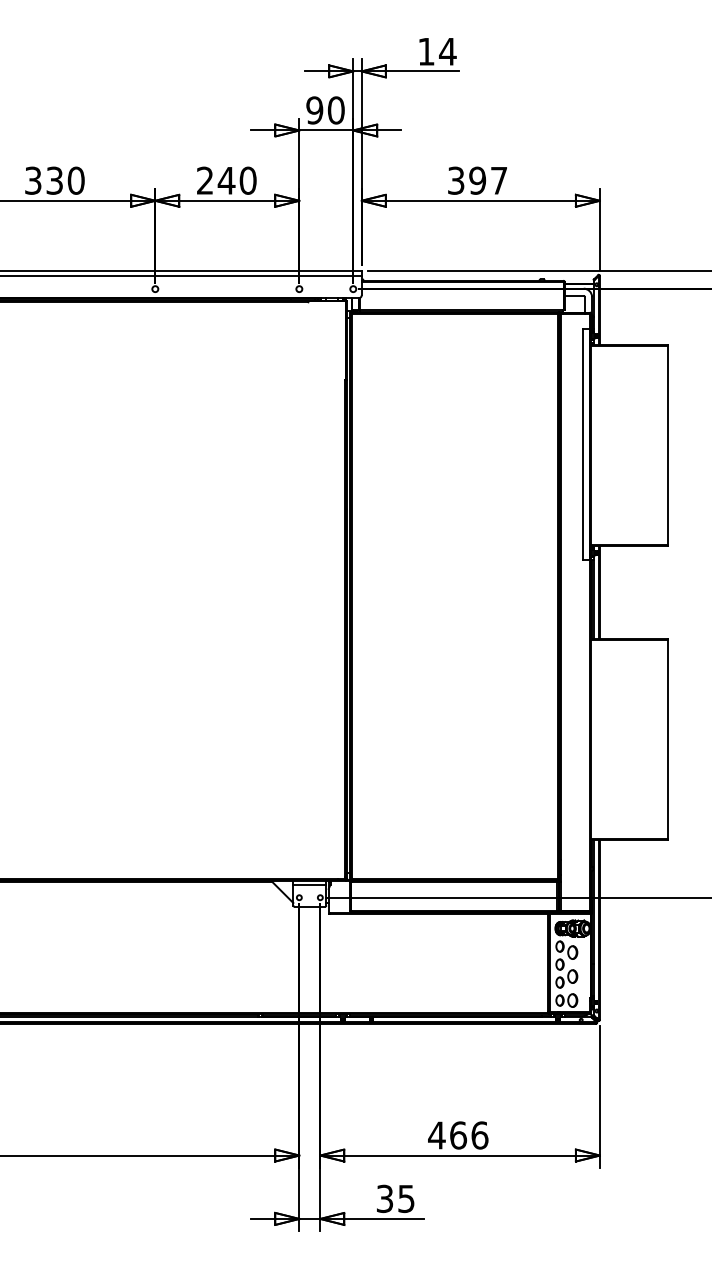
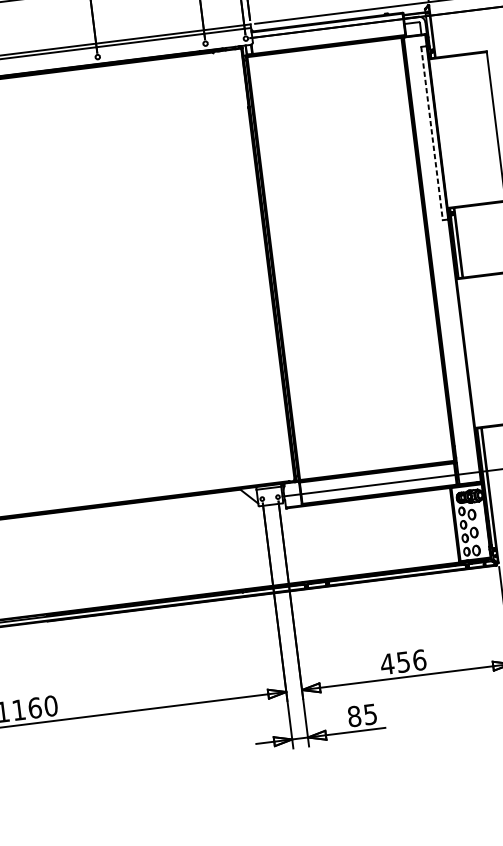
line: (582, 444) -> (431, 133), solid -> dashed
text: (458, 1135) -> (403, 662), 466 -> 456
text: (384, 1198) -> (354, 716), 35 -> 85

